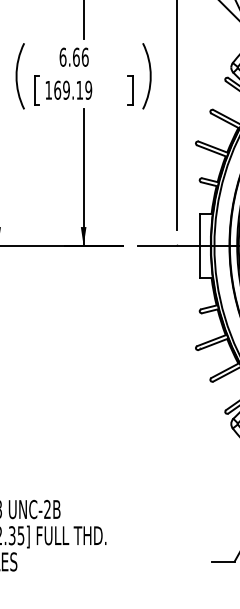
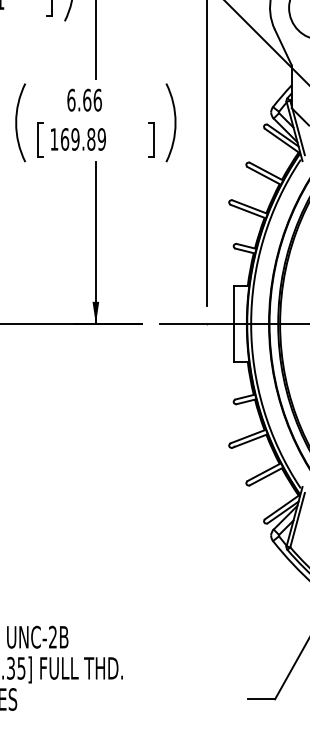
text: (79, 90) -> (91, 139), 169.19 -> 169.89

